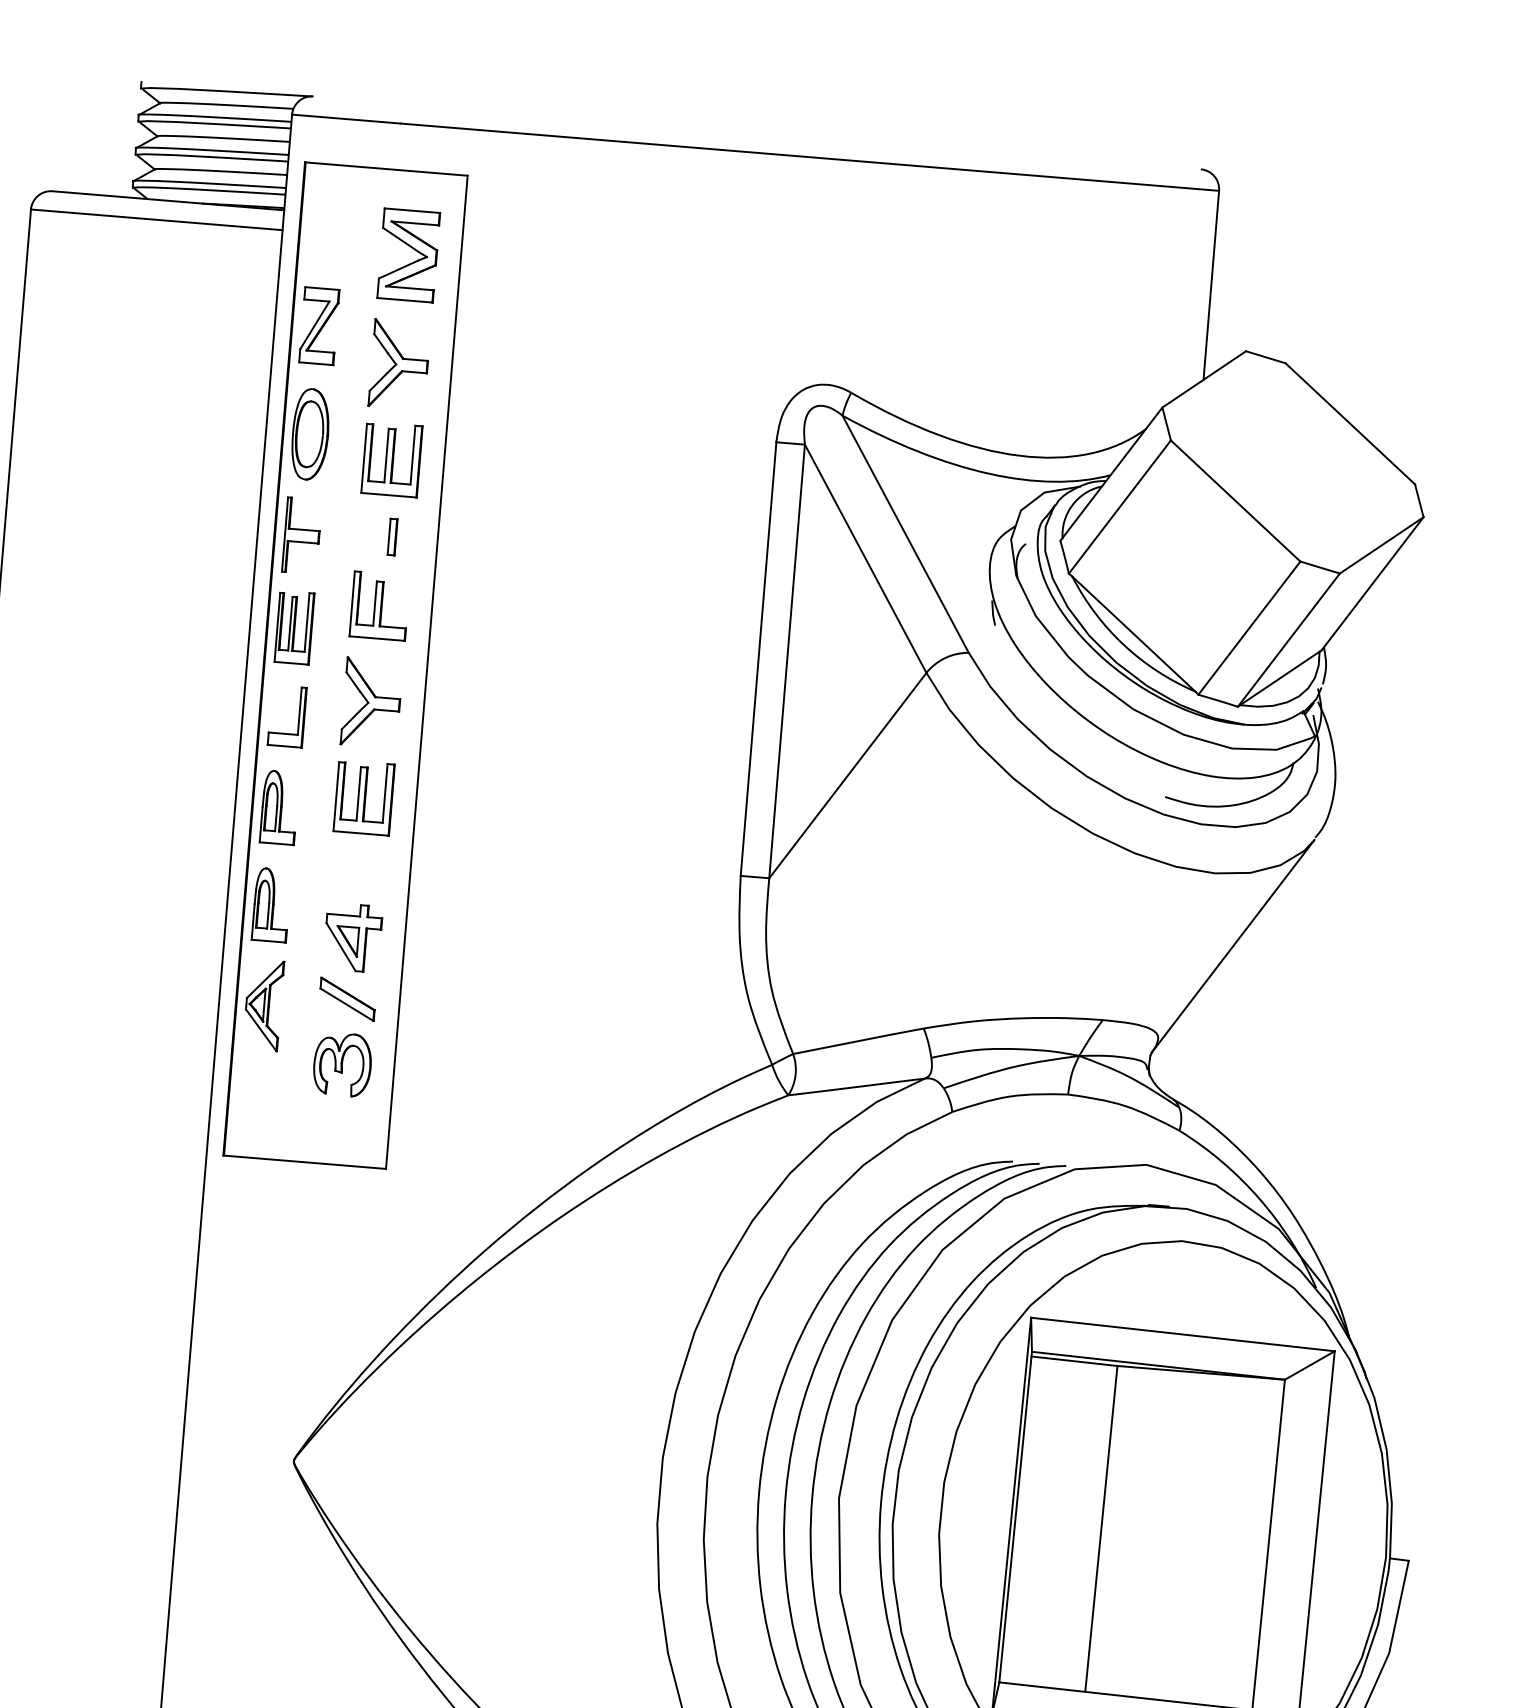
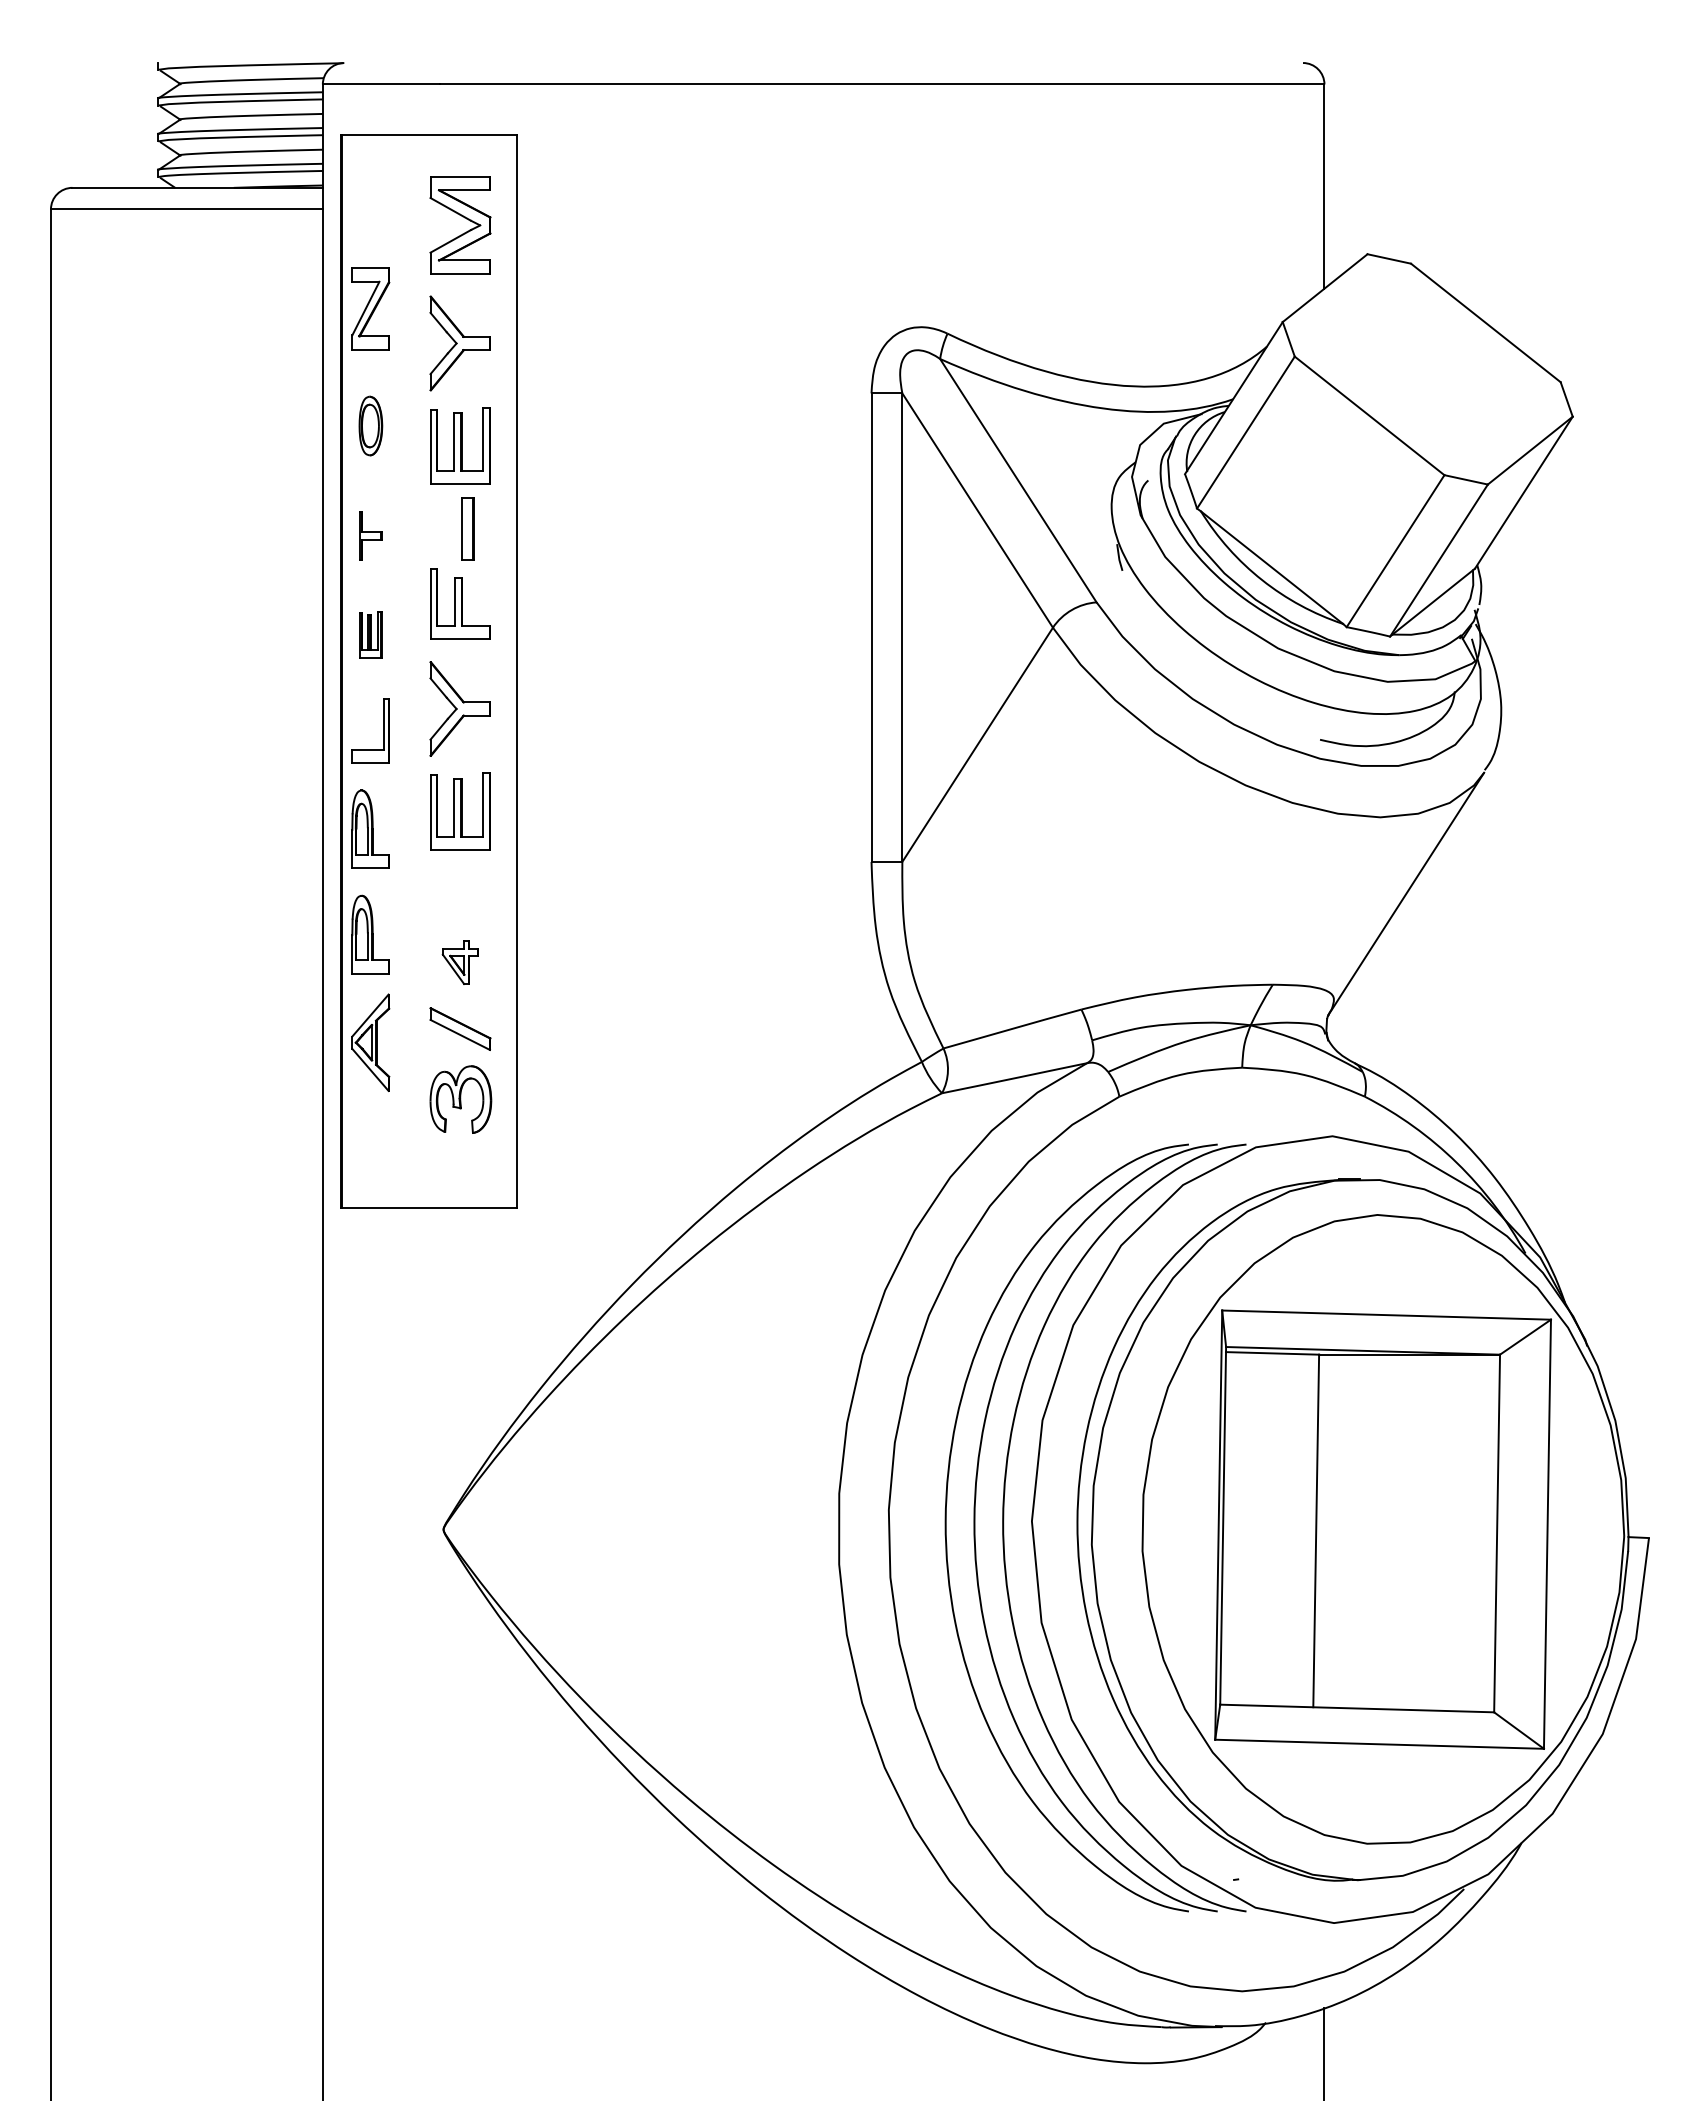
part: (310, 433) -> (370, 425), size x0.6
part: (301, 535) -> (370, 535), size x0.6
part: (392, 537) -> (467, 529), size x1.6
part: (294, 627) -> (370, 634), size x0.6
part: (352, 937) -> (460, 962), size x0.6

